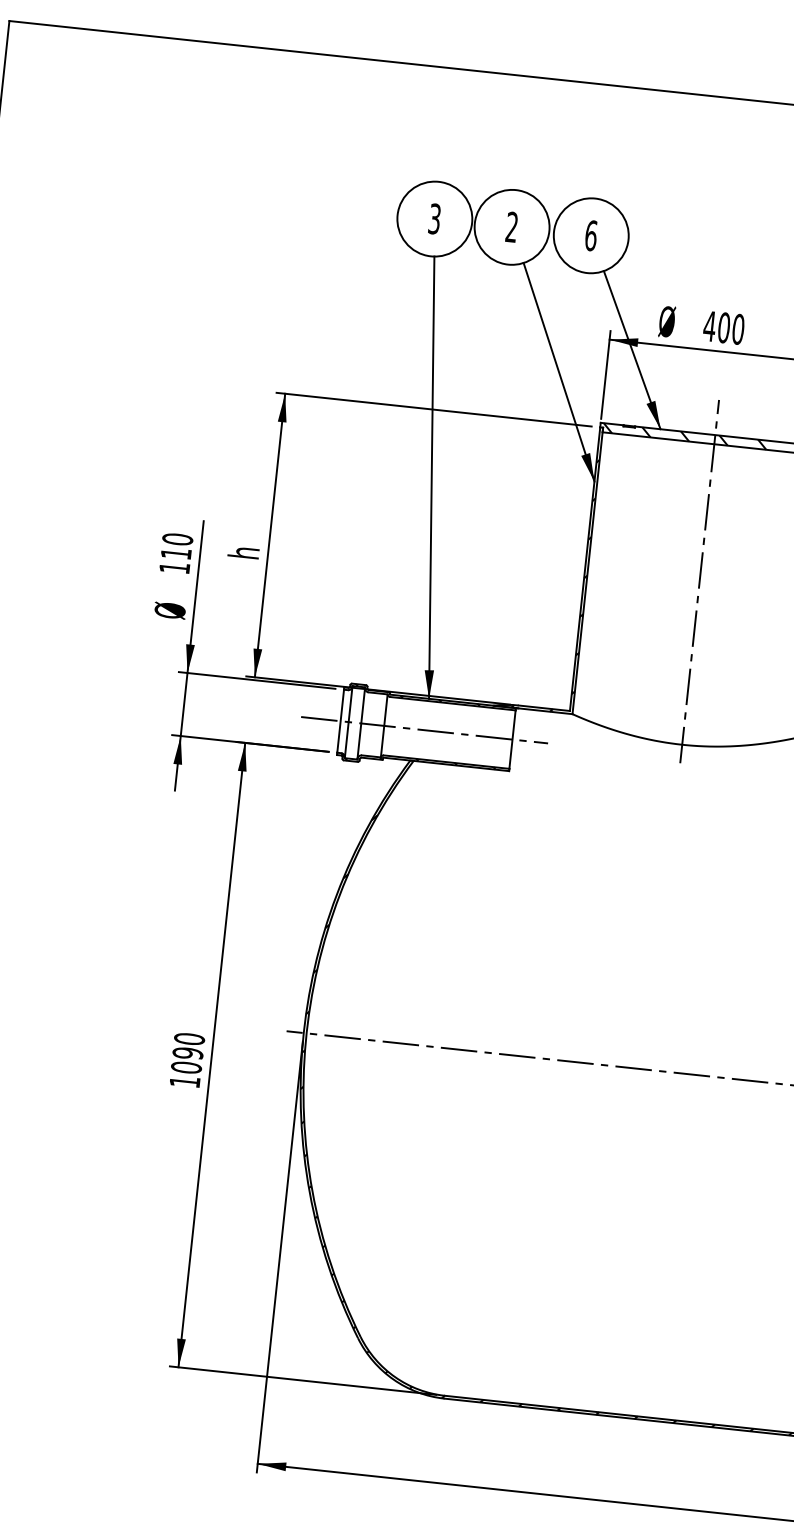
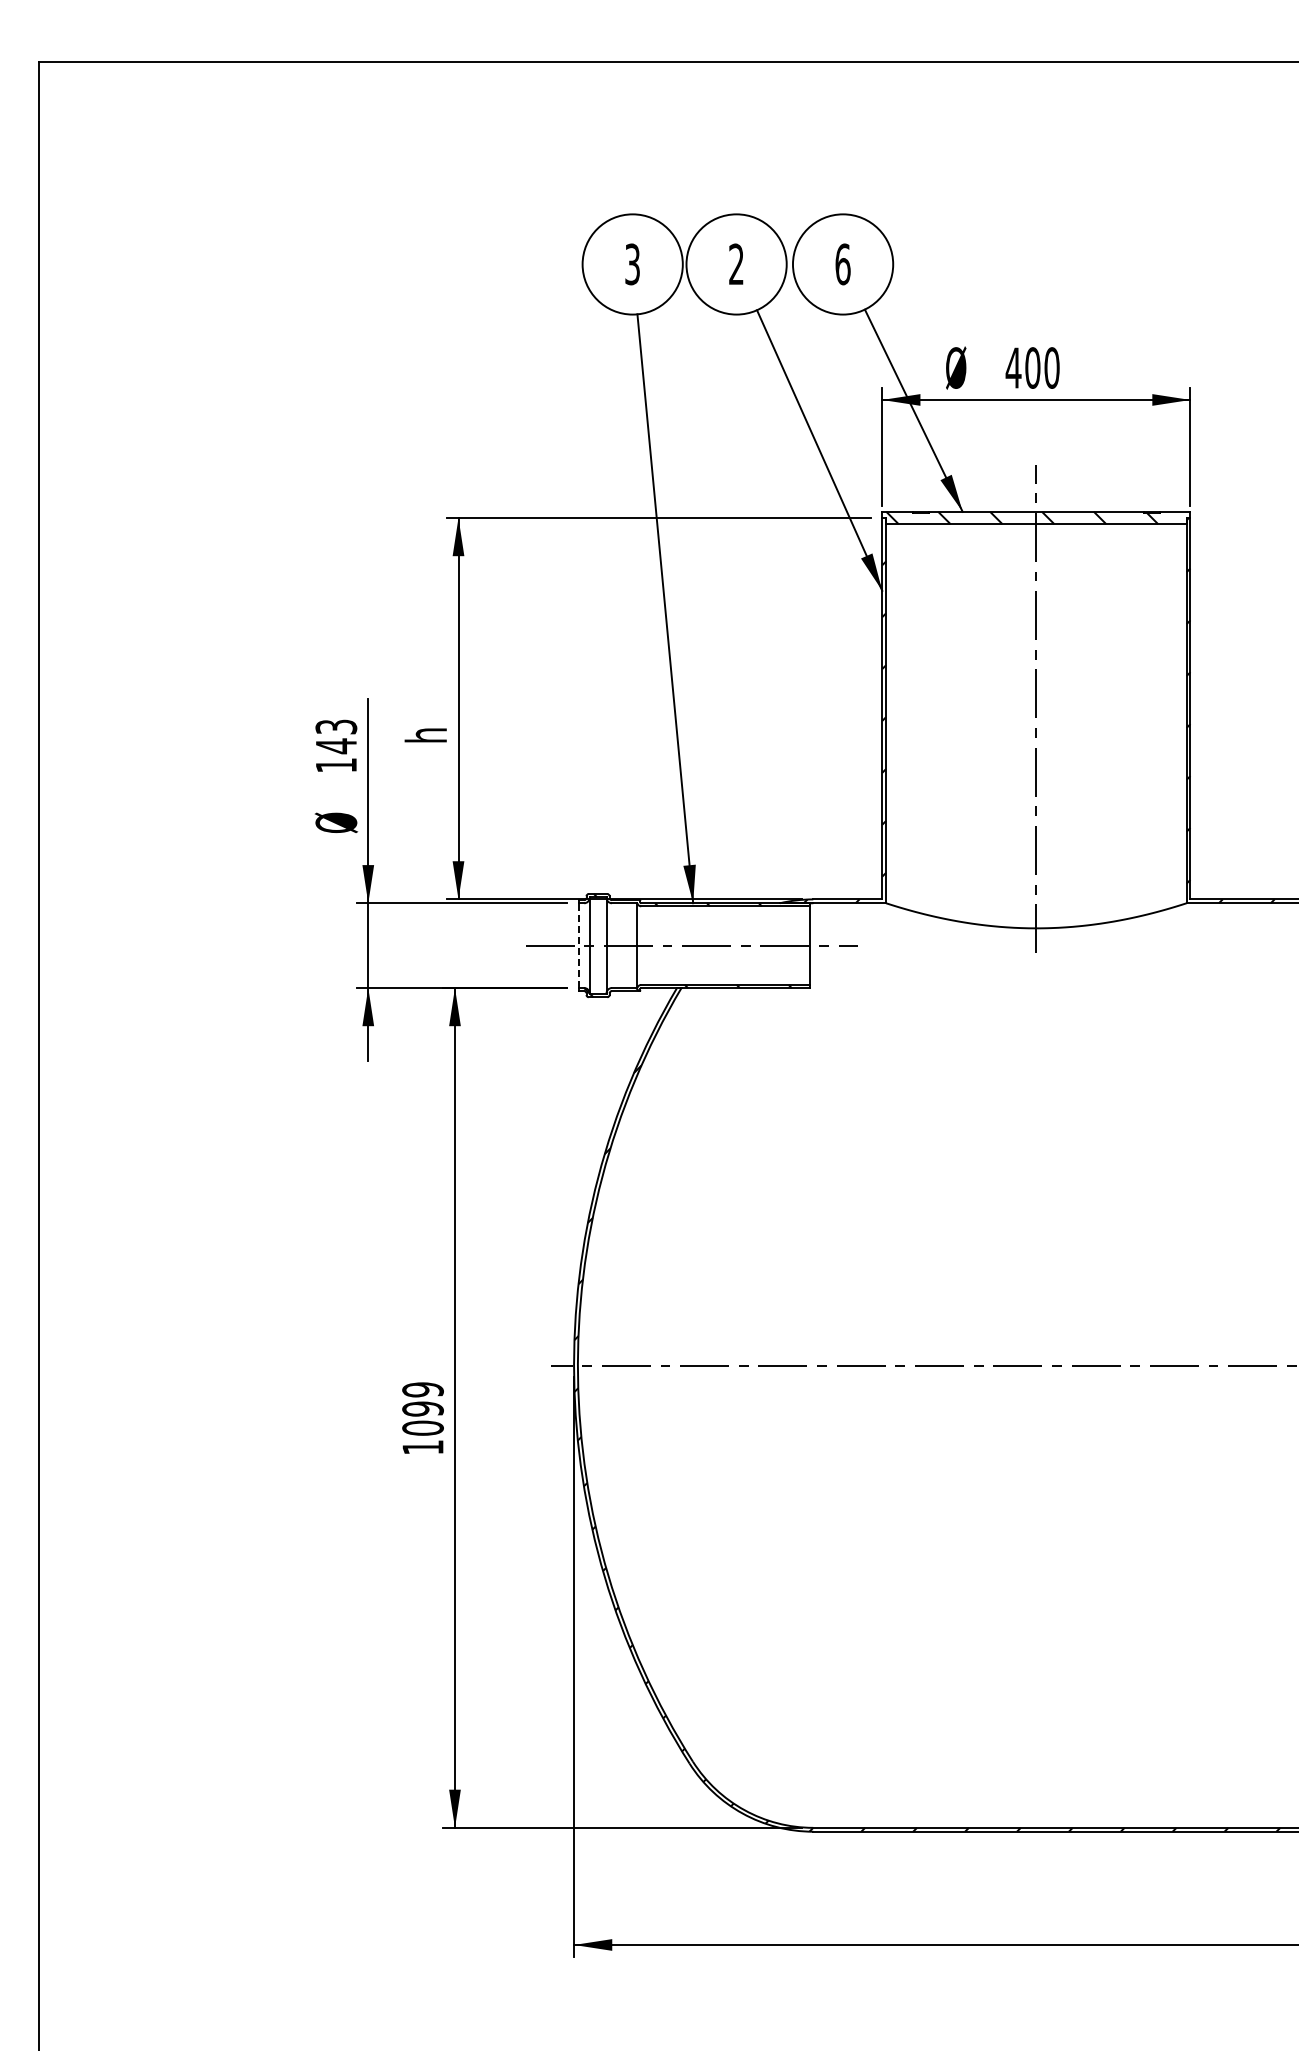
text: (177, 546) -> (336, 736), 110 -> 143
line: (340, 721) -> (578, 945), solid -> dashed
text: (189, 1038) -> (422, 1389), 1090 -> 1099

